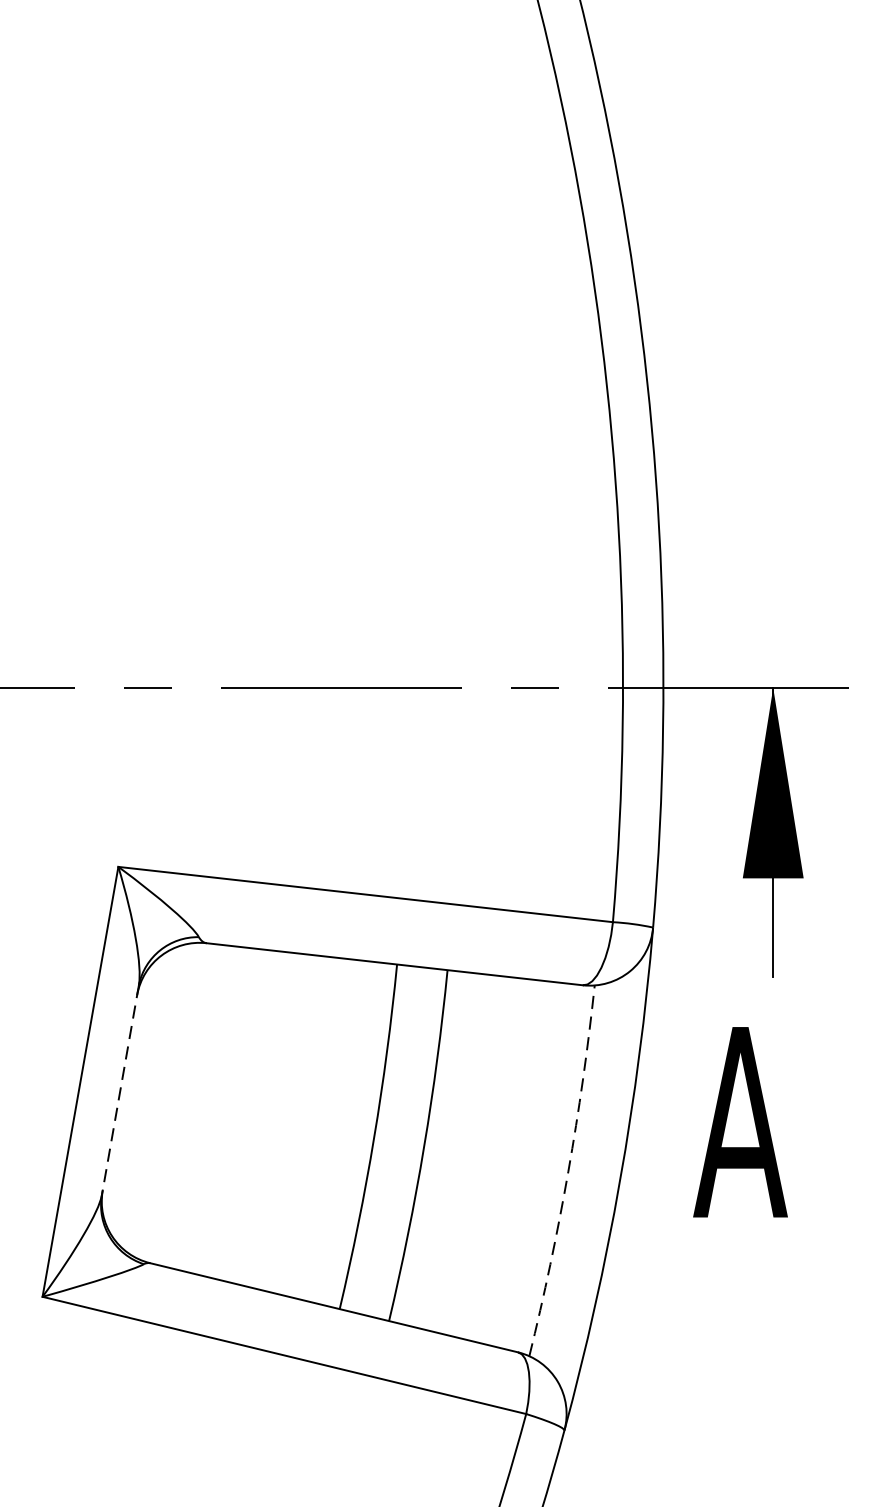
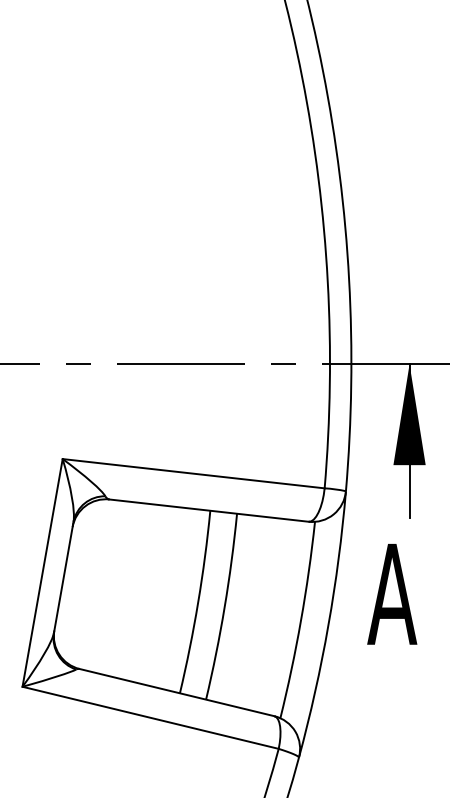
line: (119, 1090) -> (63, 577), dashed -> solid
arc: (569, 1171) -> (301, 620), dashed -> solid

